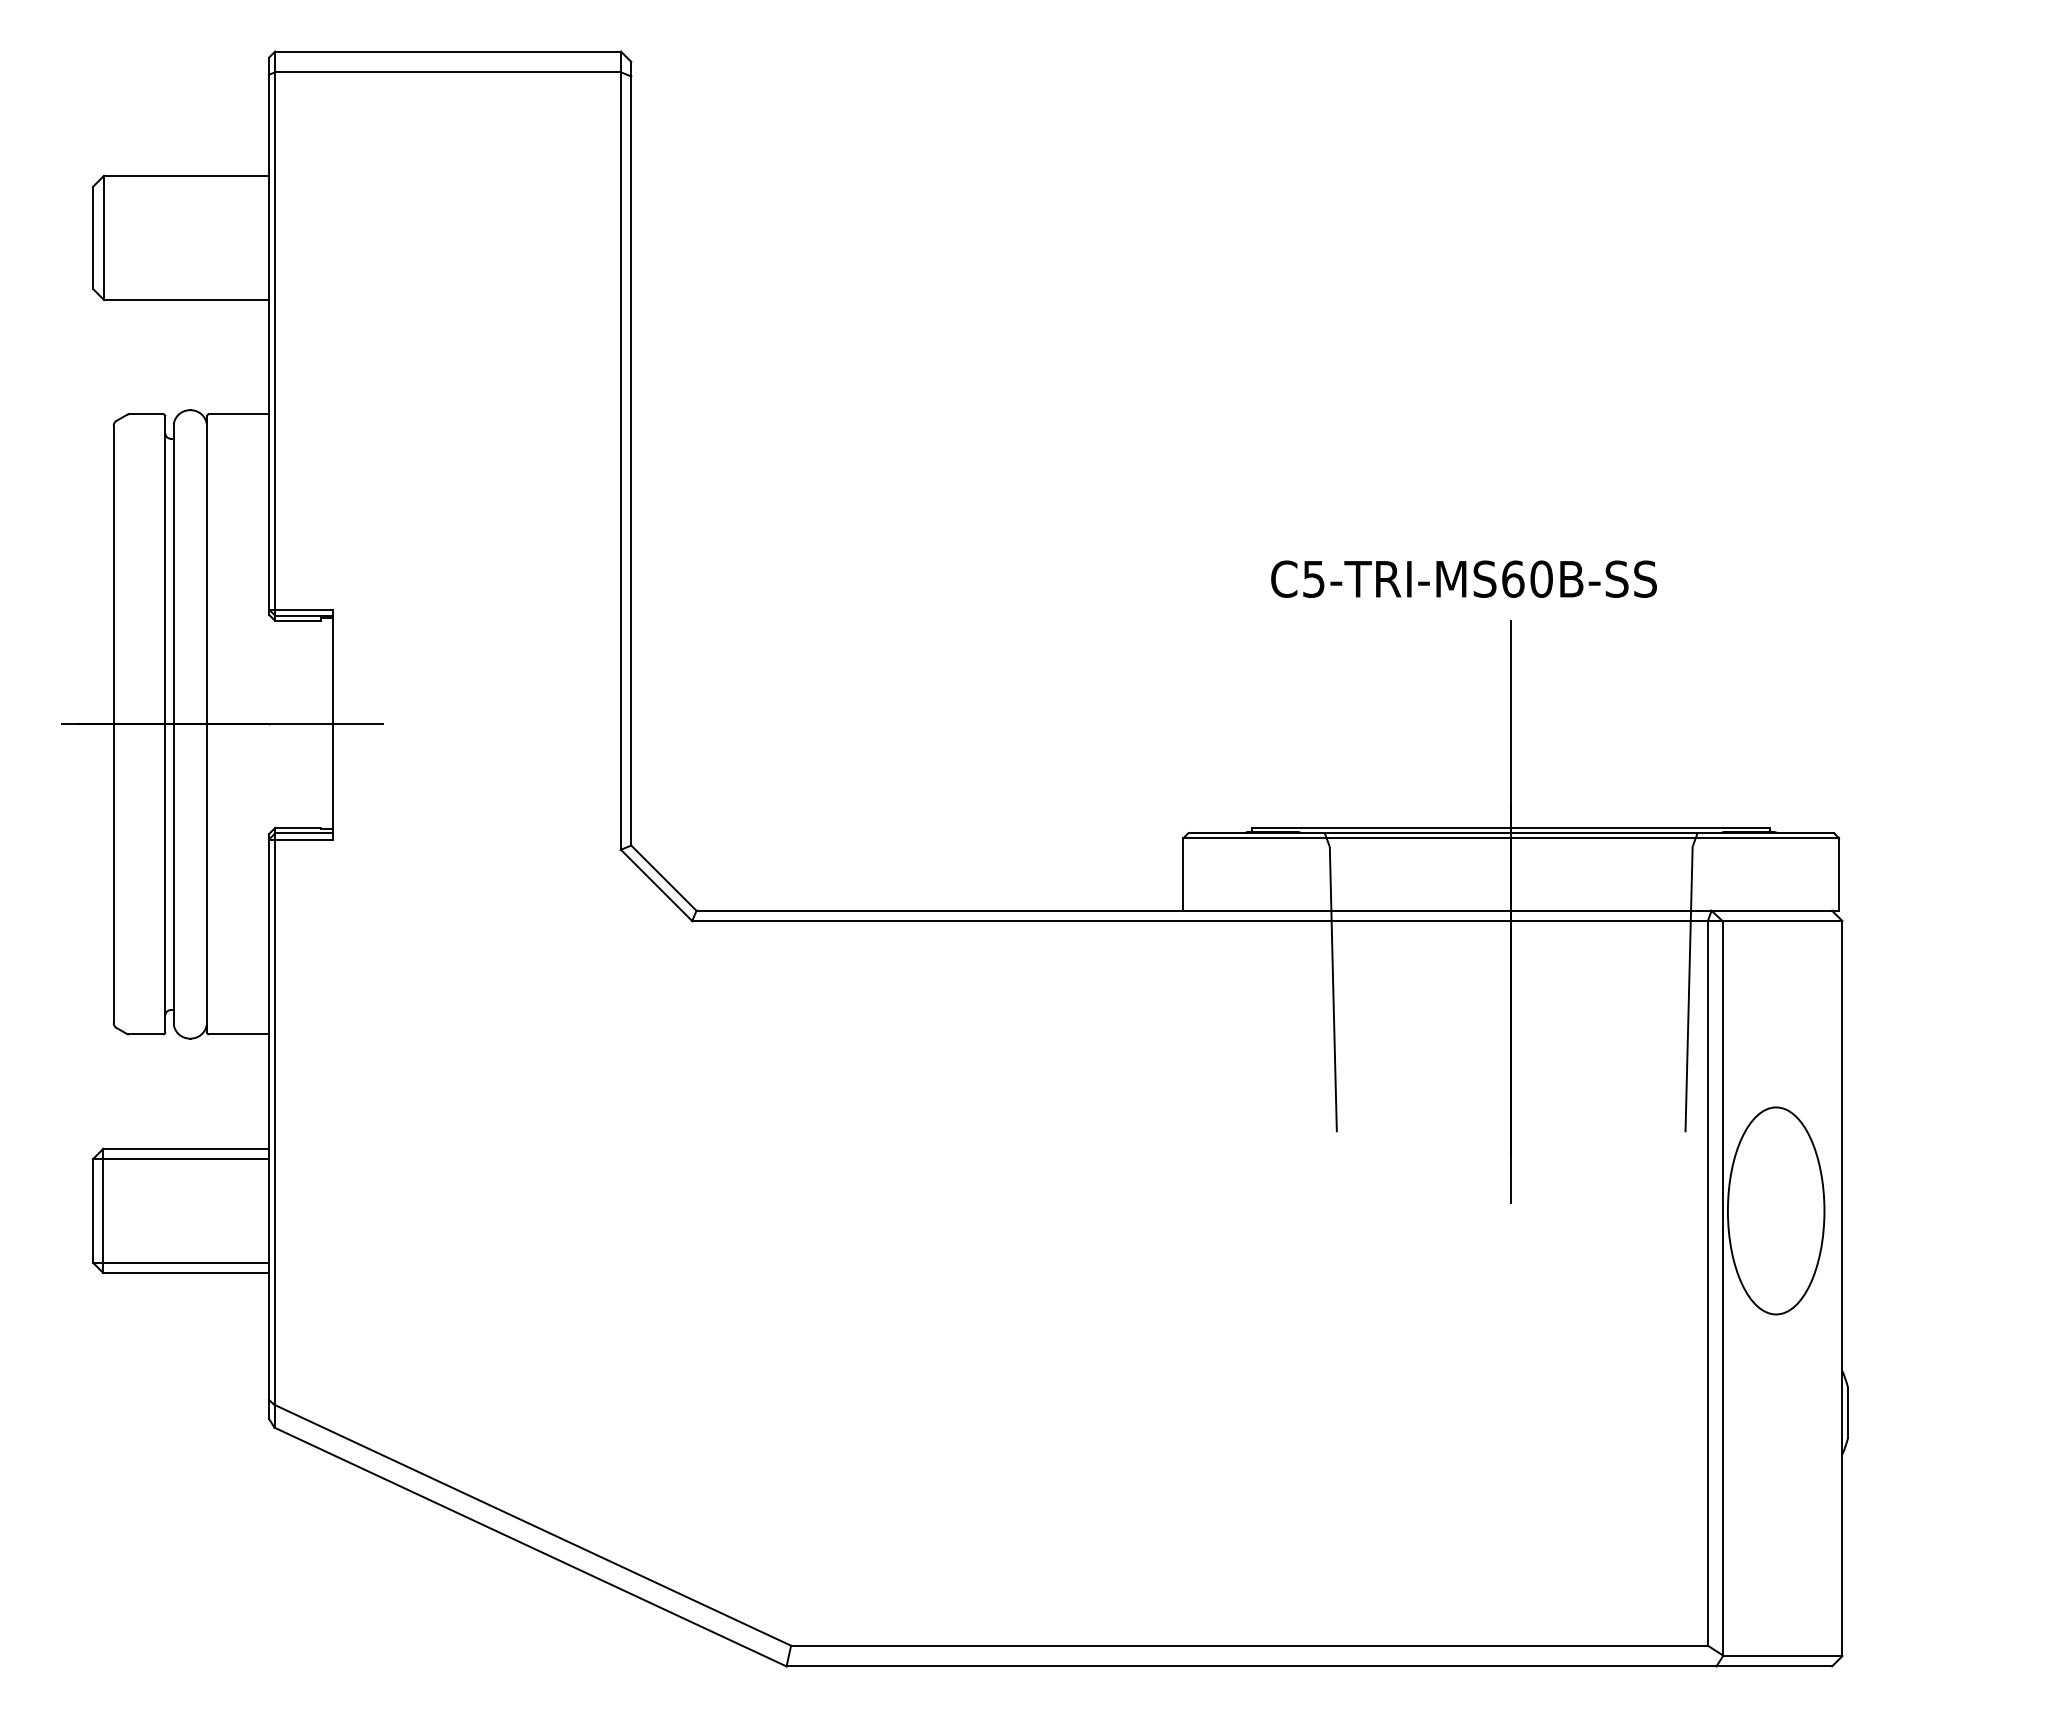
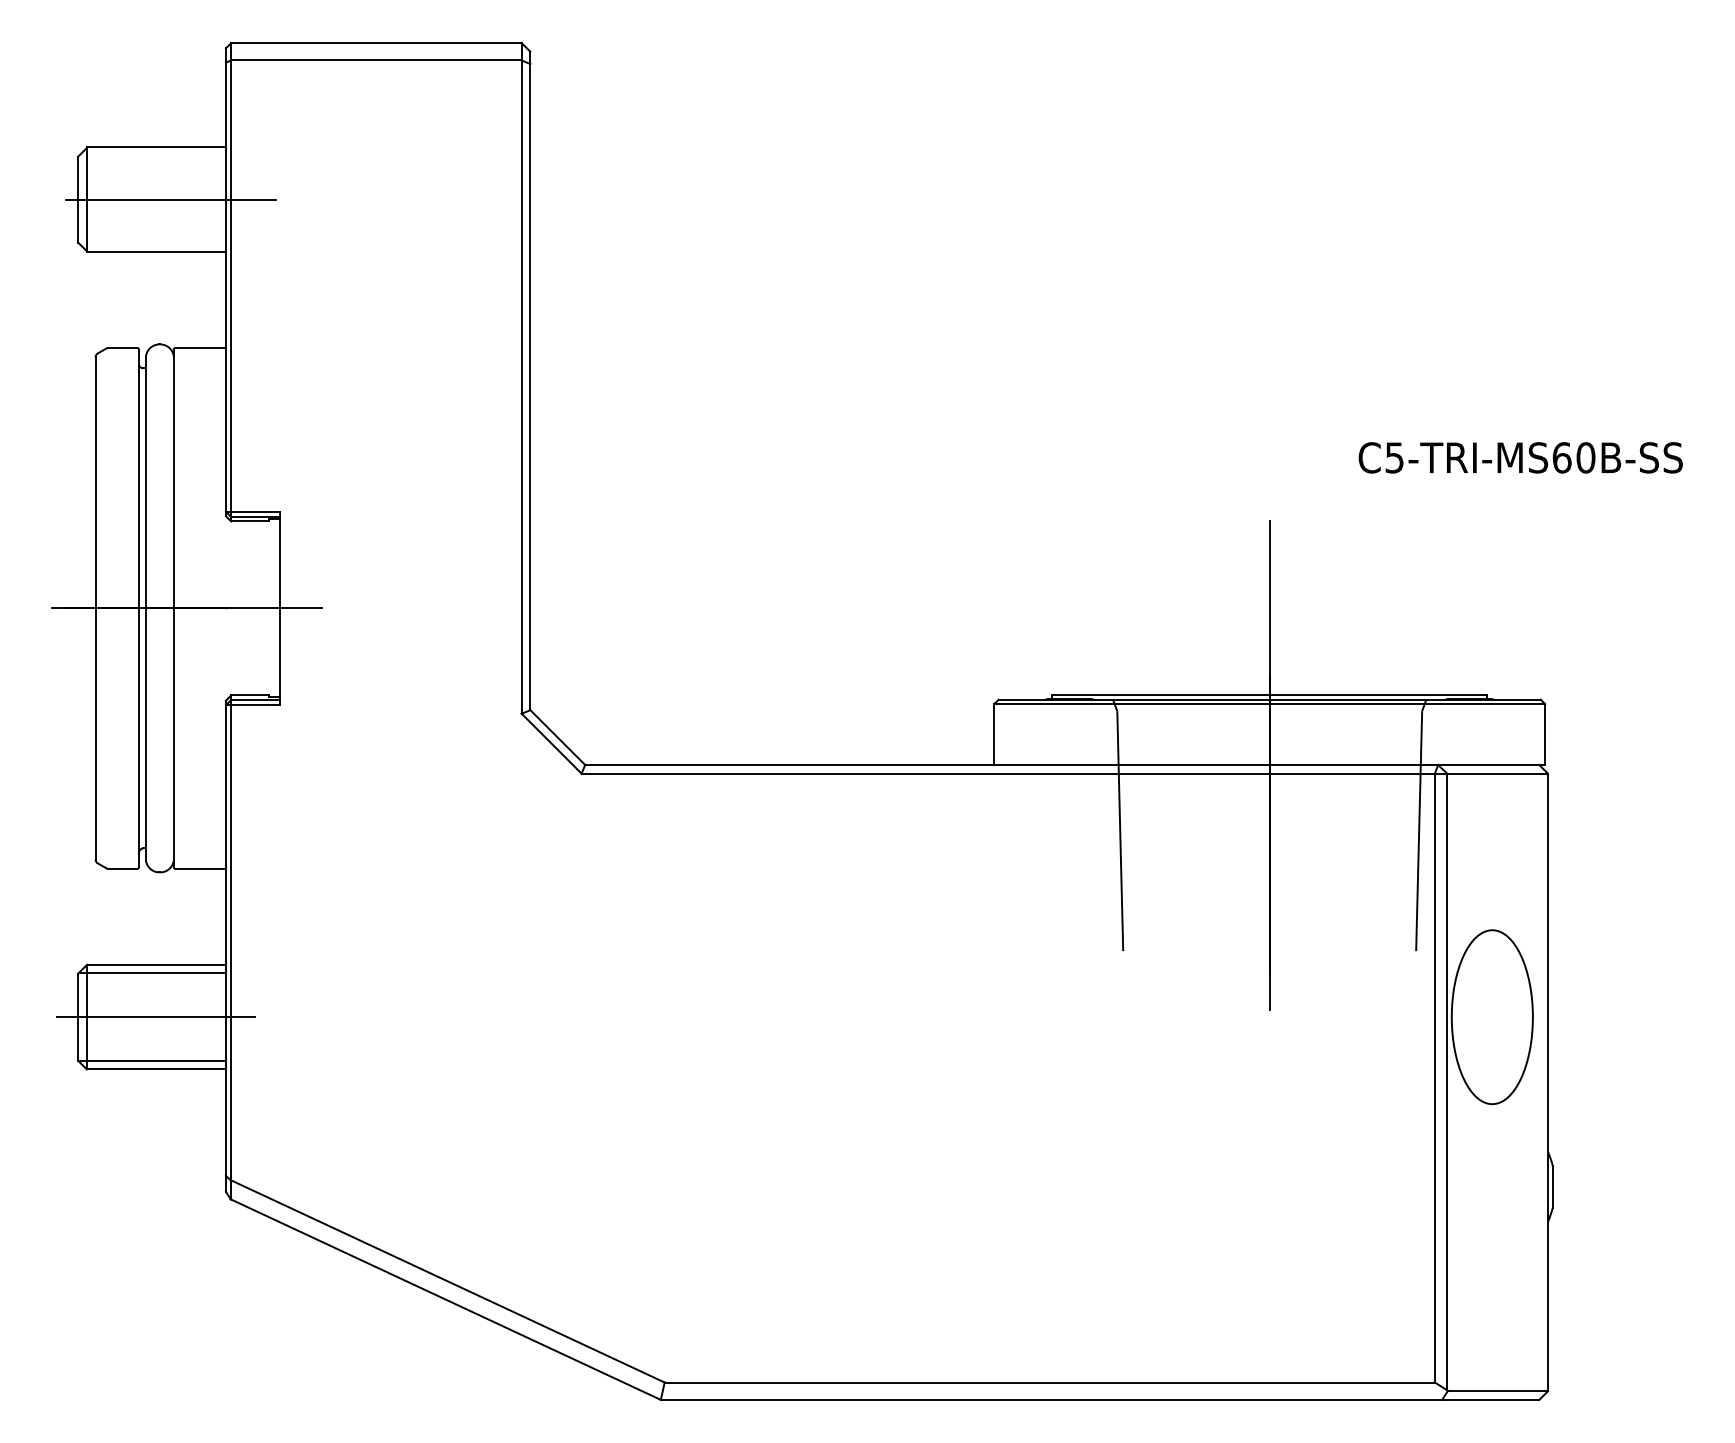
line: (203, 237) -> (170, 199), added
text: (1463, 578) -> (1520, 457), moved
line: (185, 1210) -> (155, 1016), added

